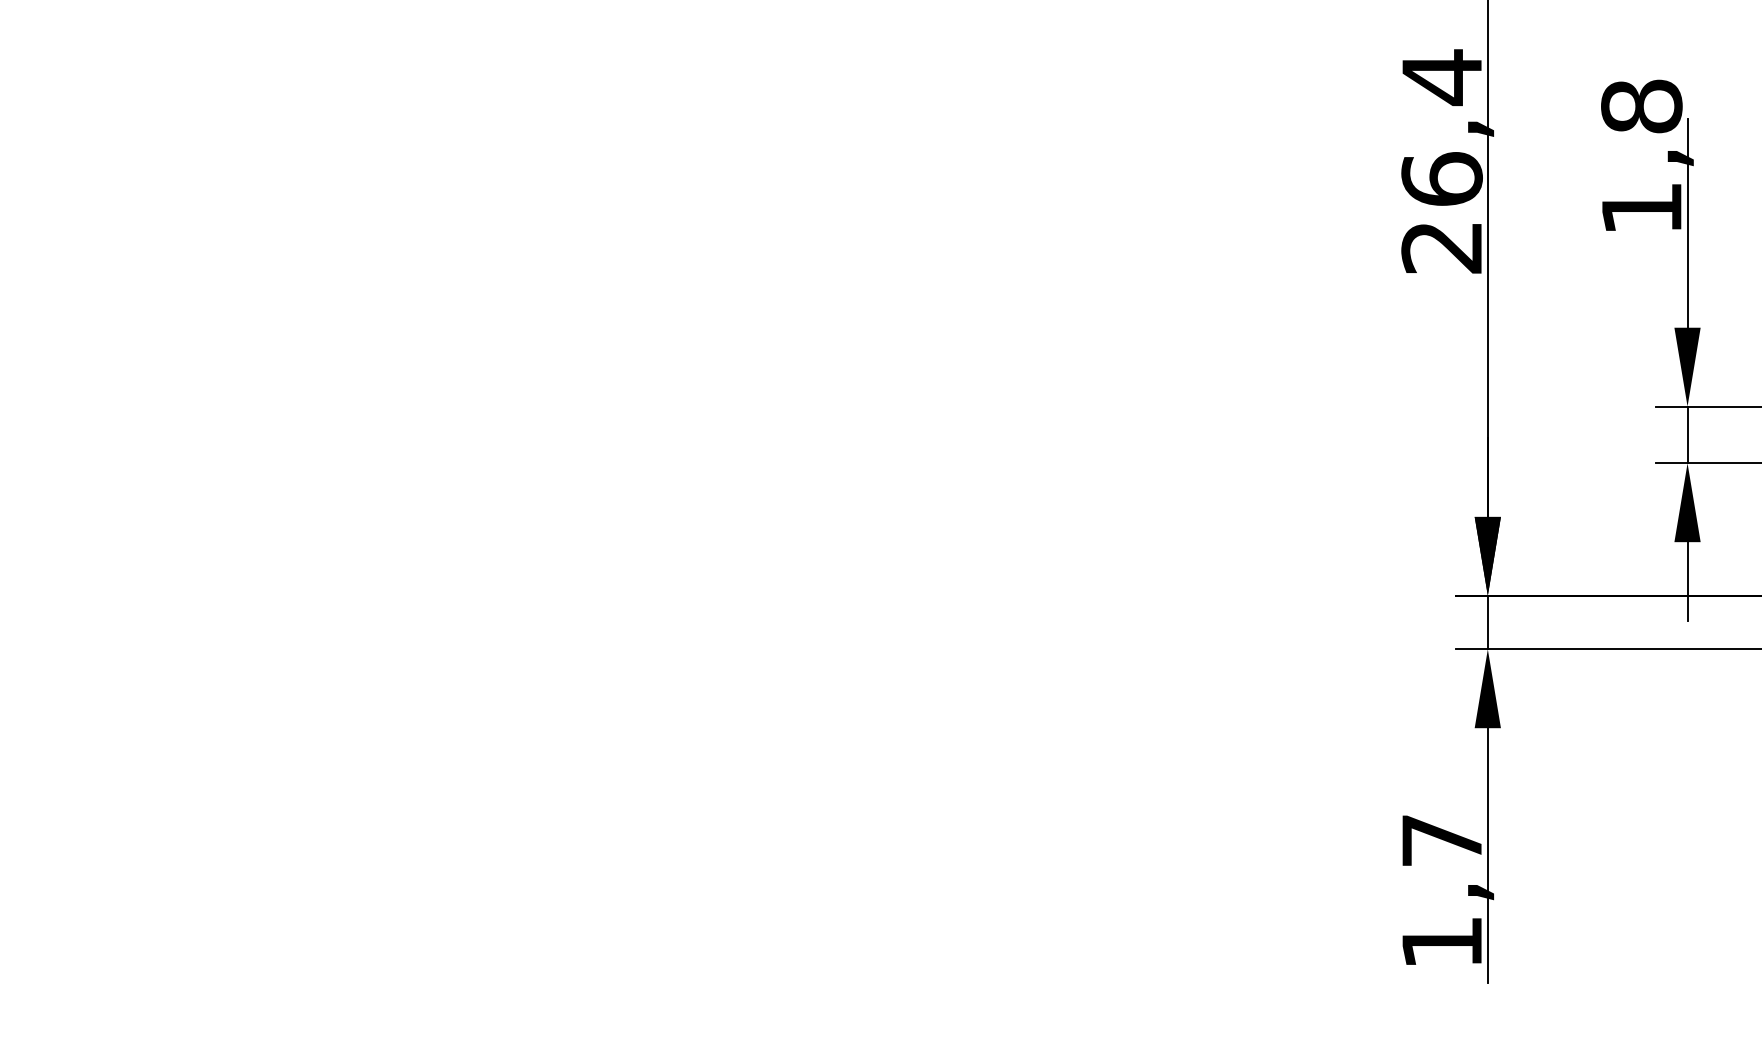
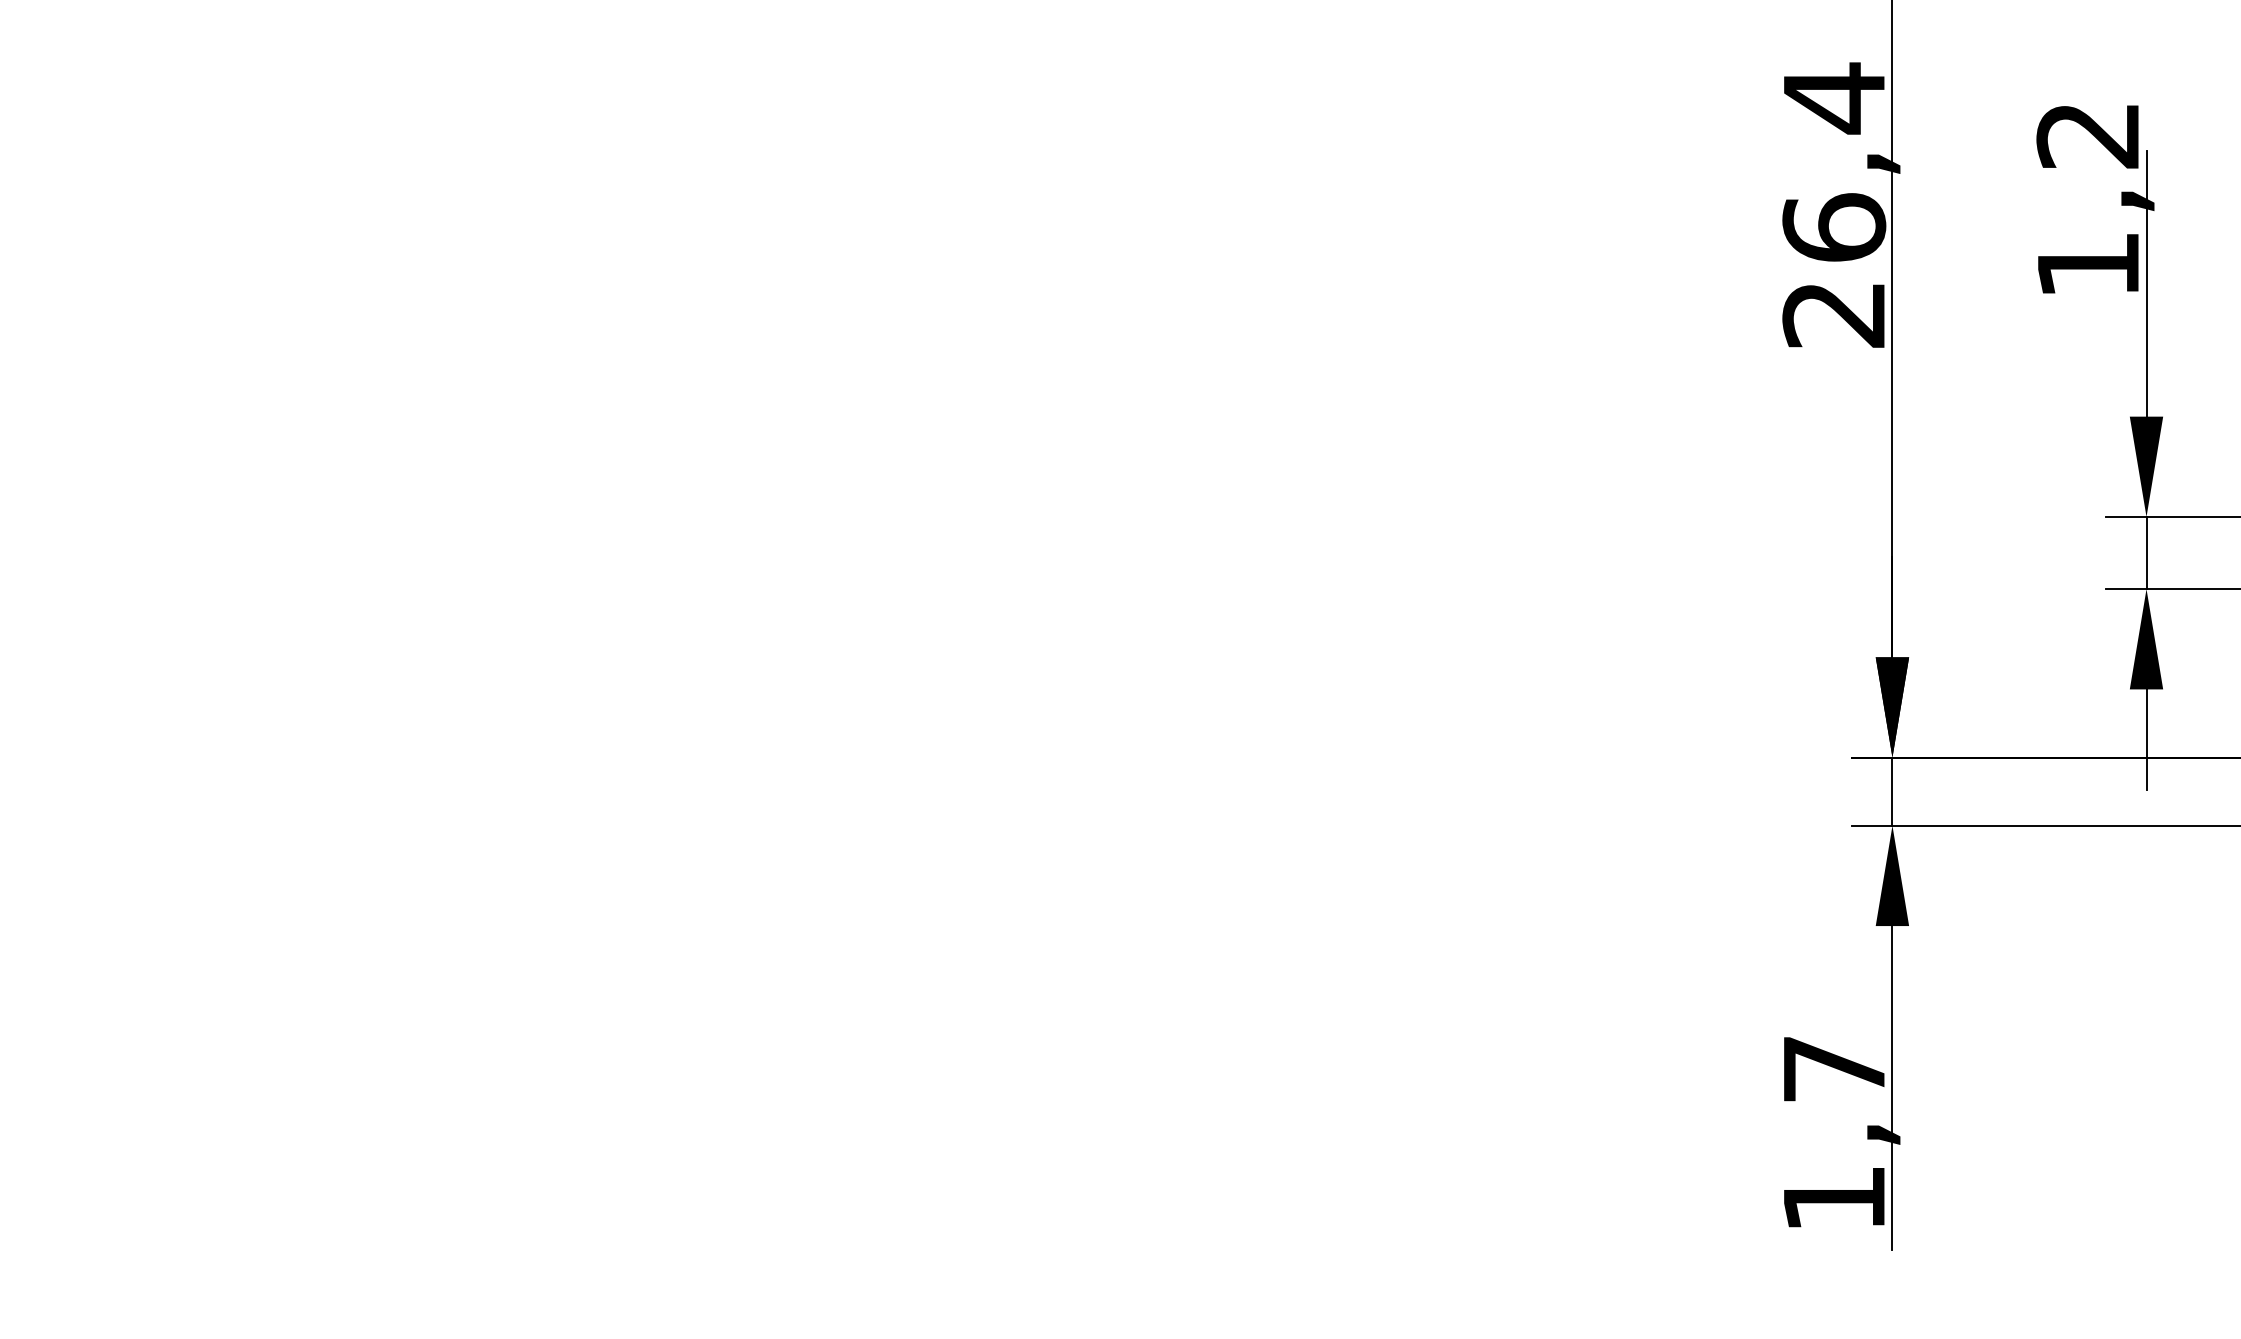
text: (1641, 106) -> (2087, 135), 1,8 -> 1,2

